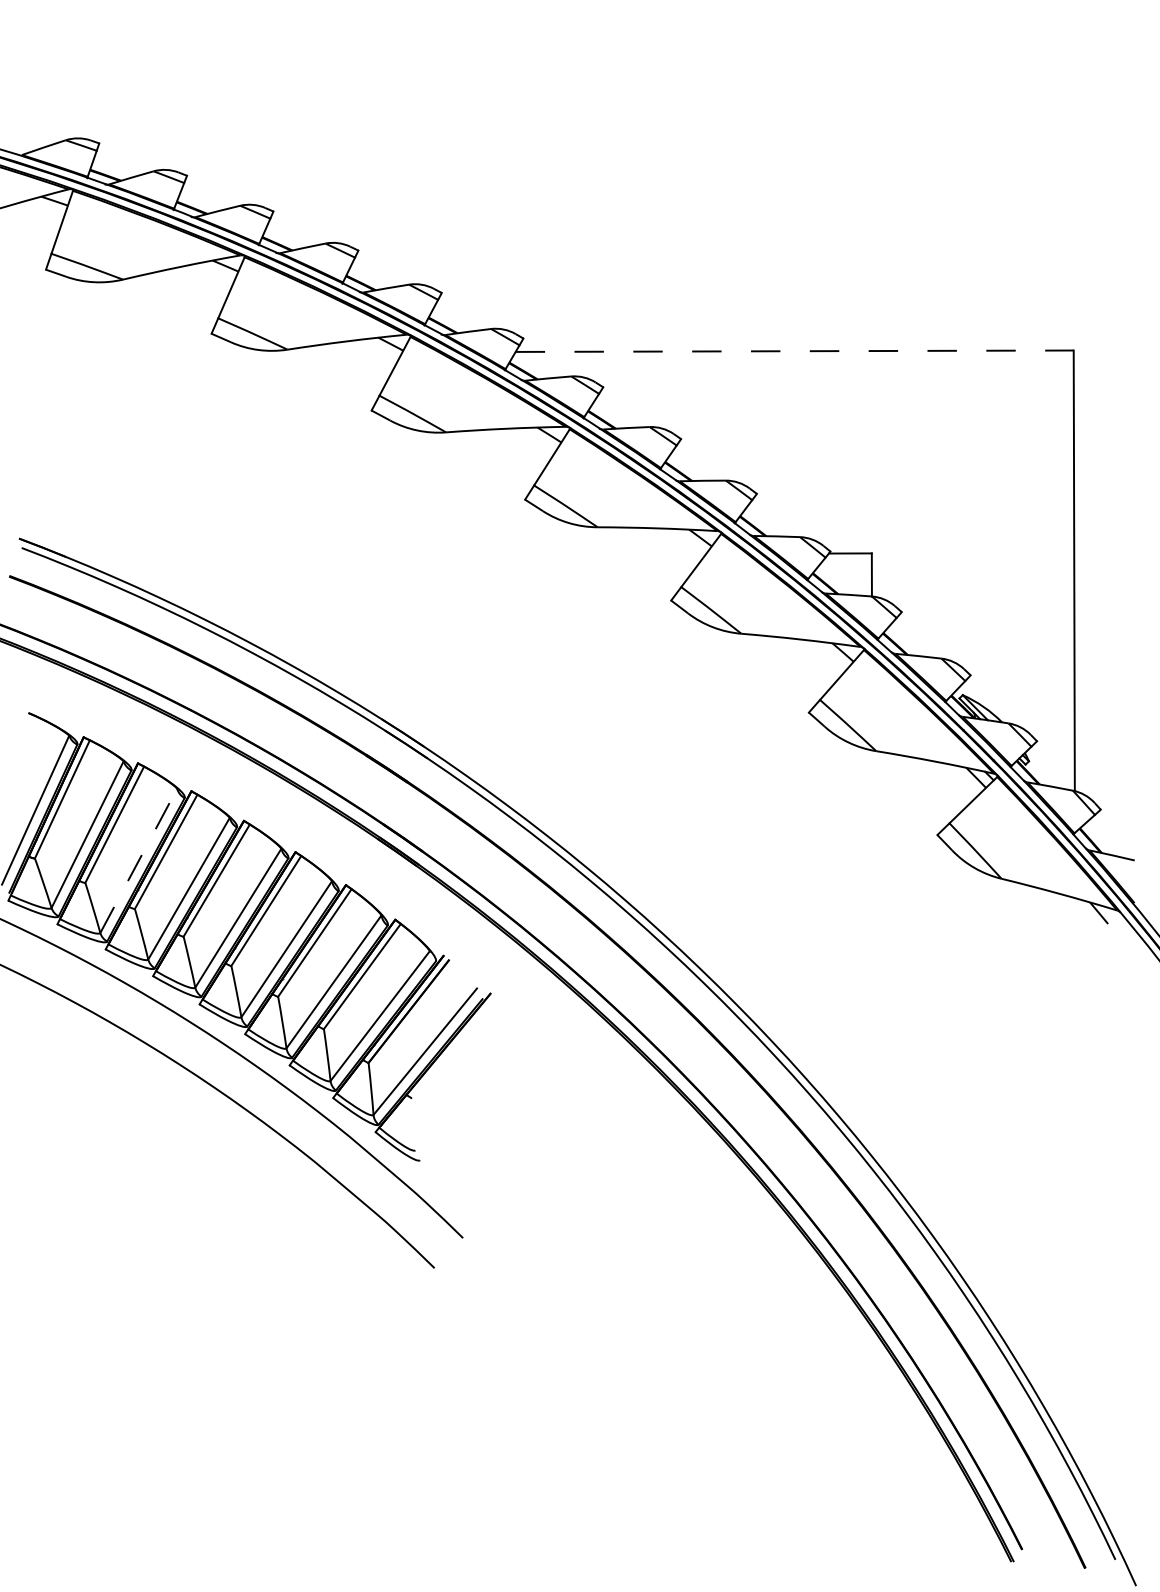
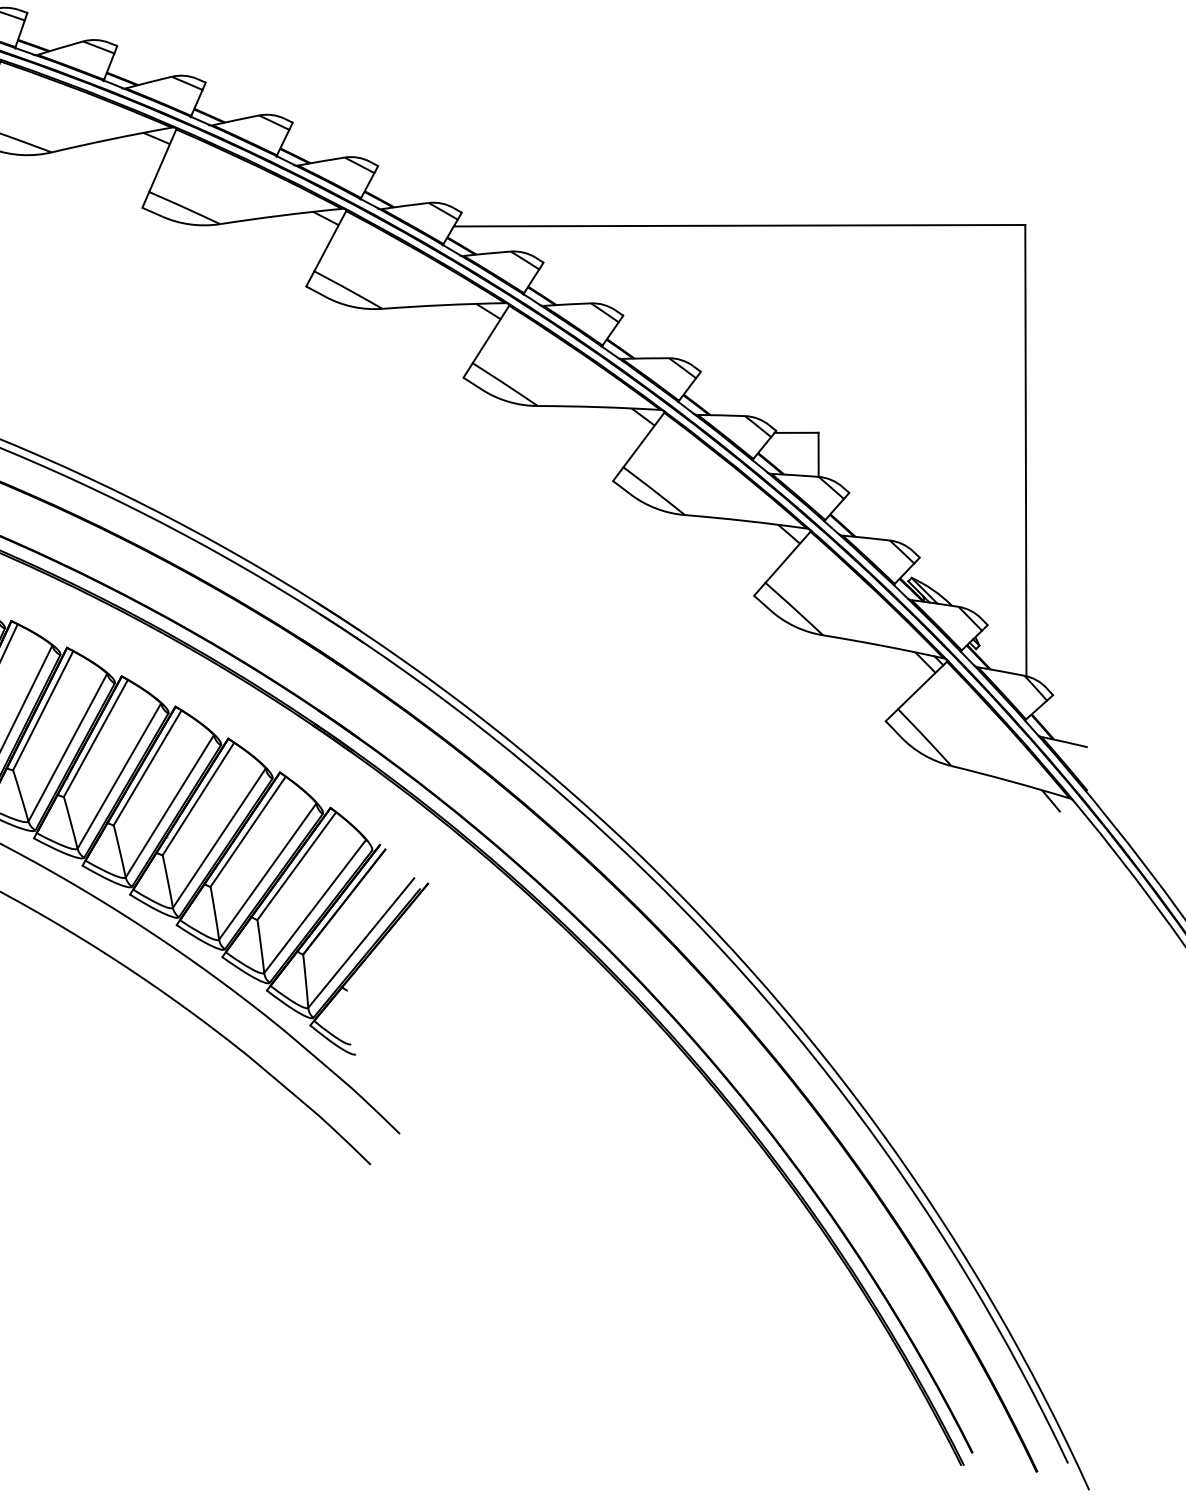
line: (795, 351) -> (740, 226), dashed -> solid
line: (138, 860) -> (67, 747), dashed -> solid

